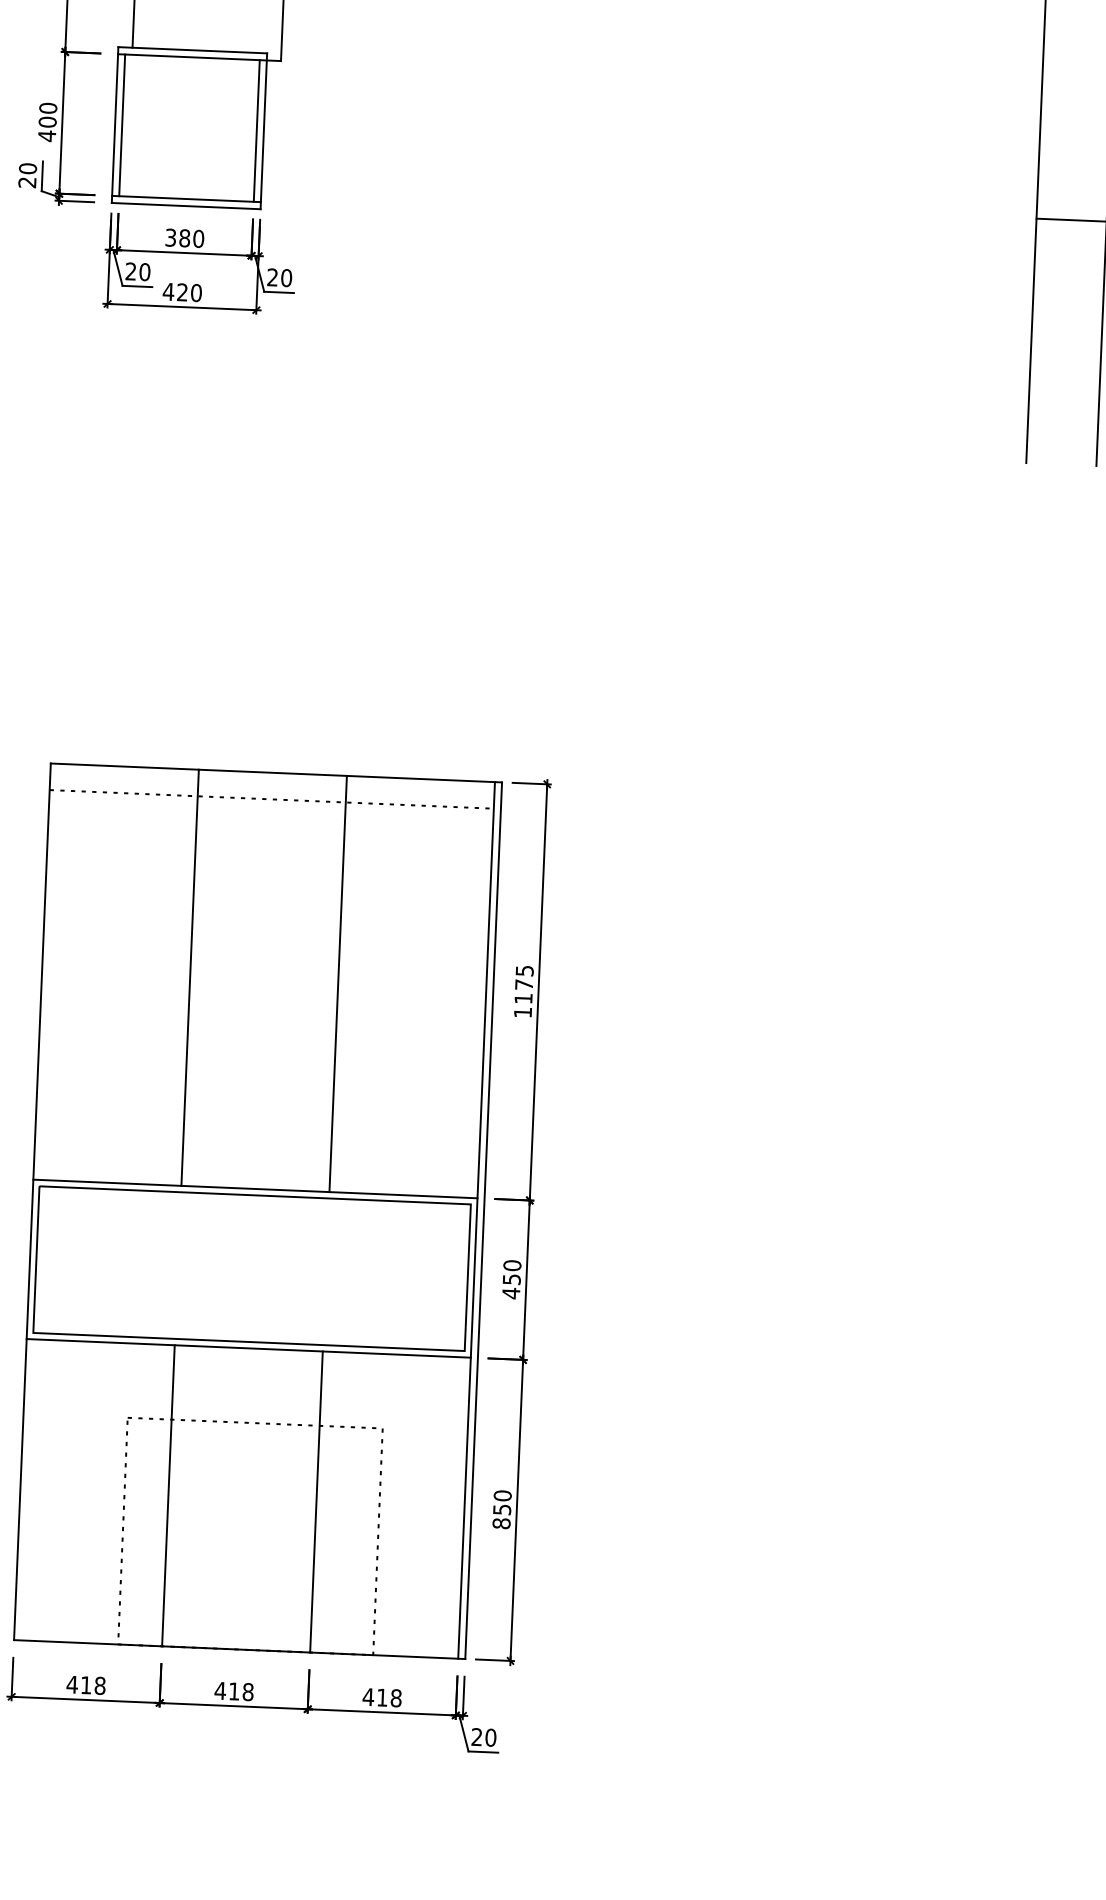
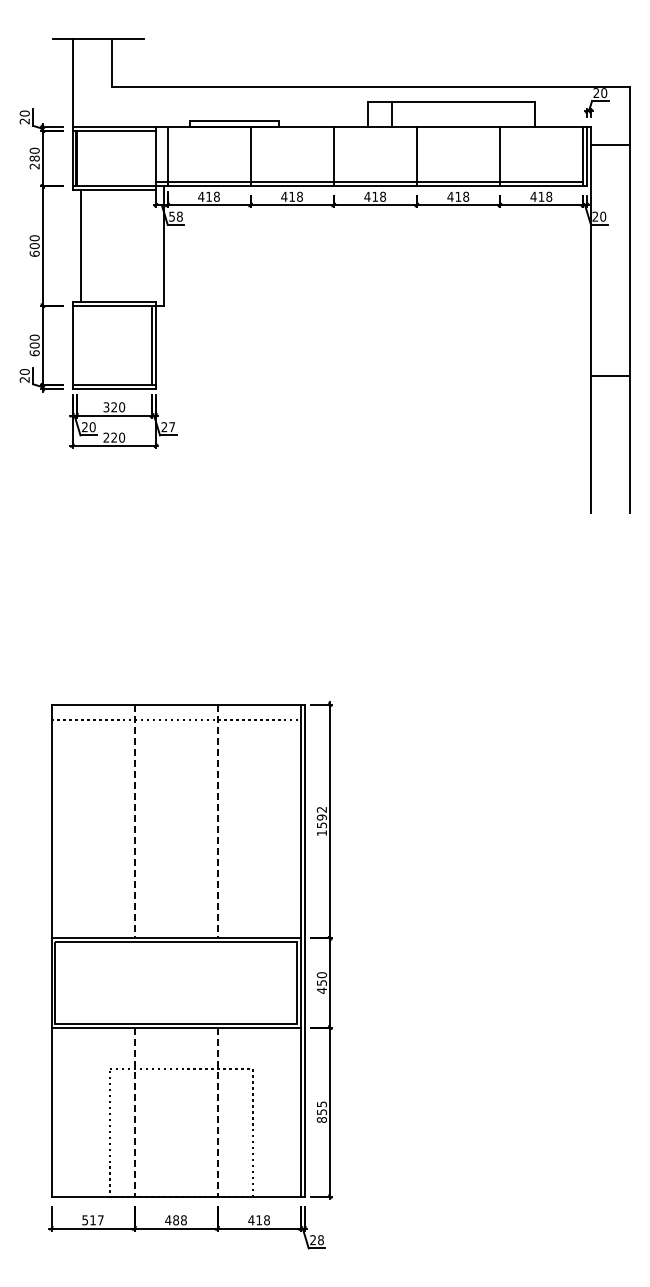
line: (122, 125) -> (76, 345), removed
text: (46, 136) -> (34, 353), 400 -> 600
text: (185, 238) -> (114, 407), 380 -> 320
text: (287, 278) -> (172, 427), 20 -> 27
text: (168, 291) -> (106, 437), 420 -> 220
line: (189, 977) -> (134, 821), solid -> dashed
line: (337, 984) -> (217, 821), solid -> dashed
text: (523, 984) -> (321, 817), 1175 -> 1592
line: (168, 1496) -> (134, 1112), solid -> dashed
text: (501, 1496) -> (321, 1104), 850 -> 855
line: (316, 1502) -> (217, 1112), solid -> dashed
text: (85, 1685) -> (92, 1220), 418 -> 517
text: (234, 1691) -> (176, 1220), 418 -> 488
text: (490, 1736) -> (320, 1239), 20 -> 28

